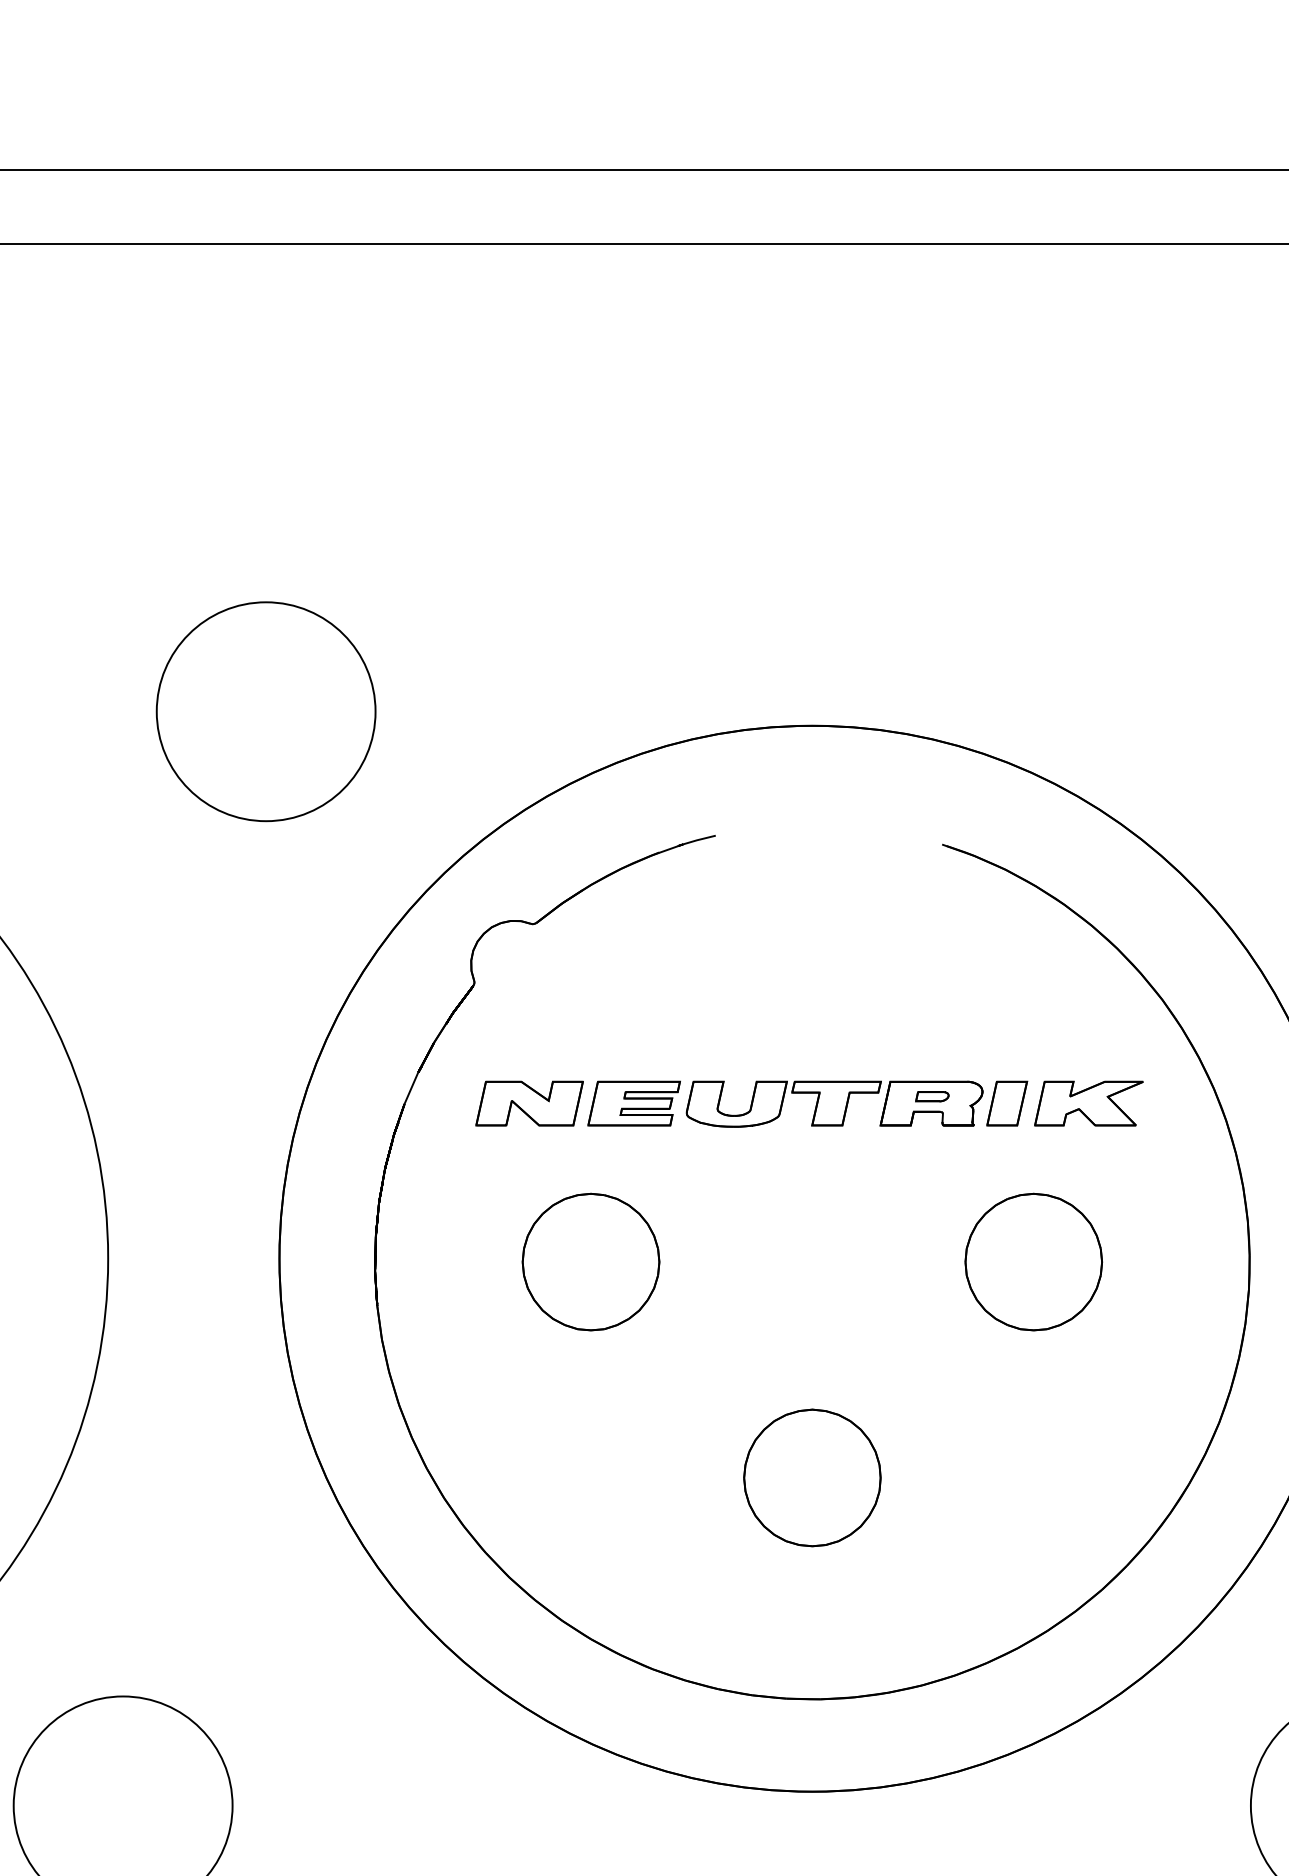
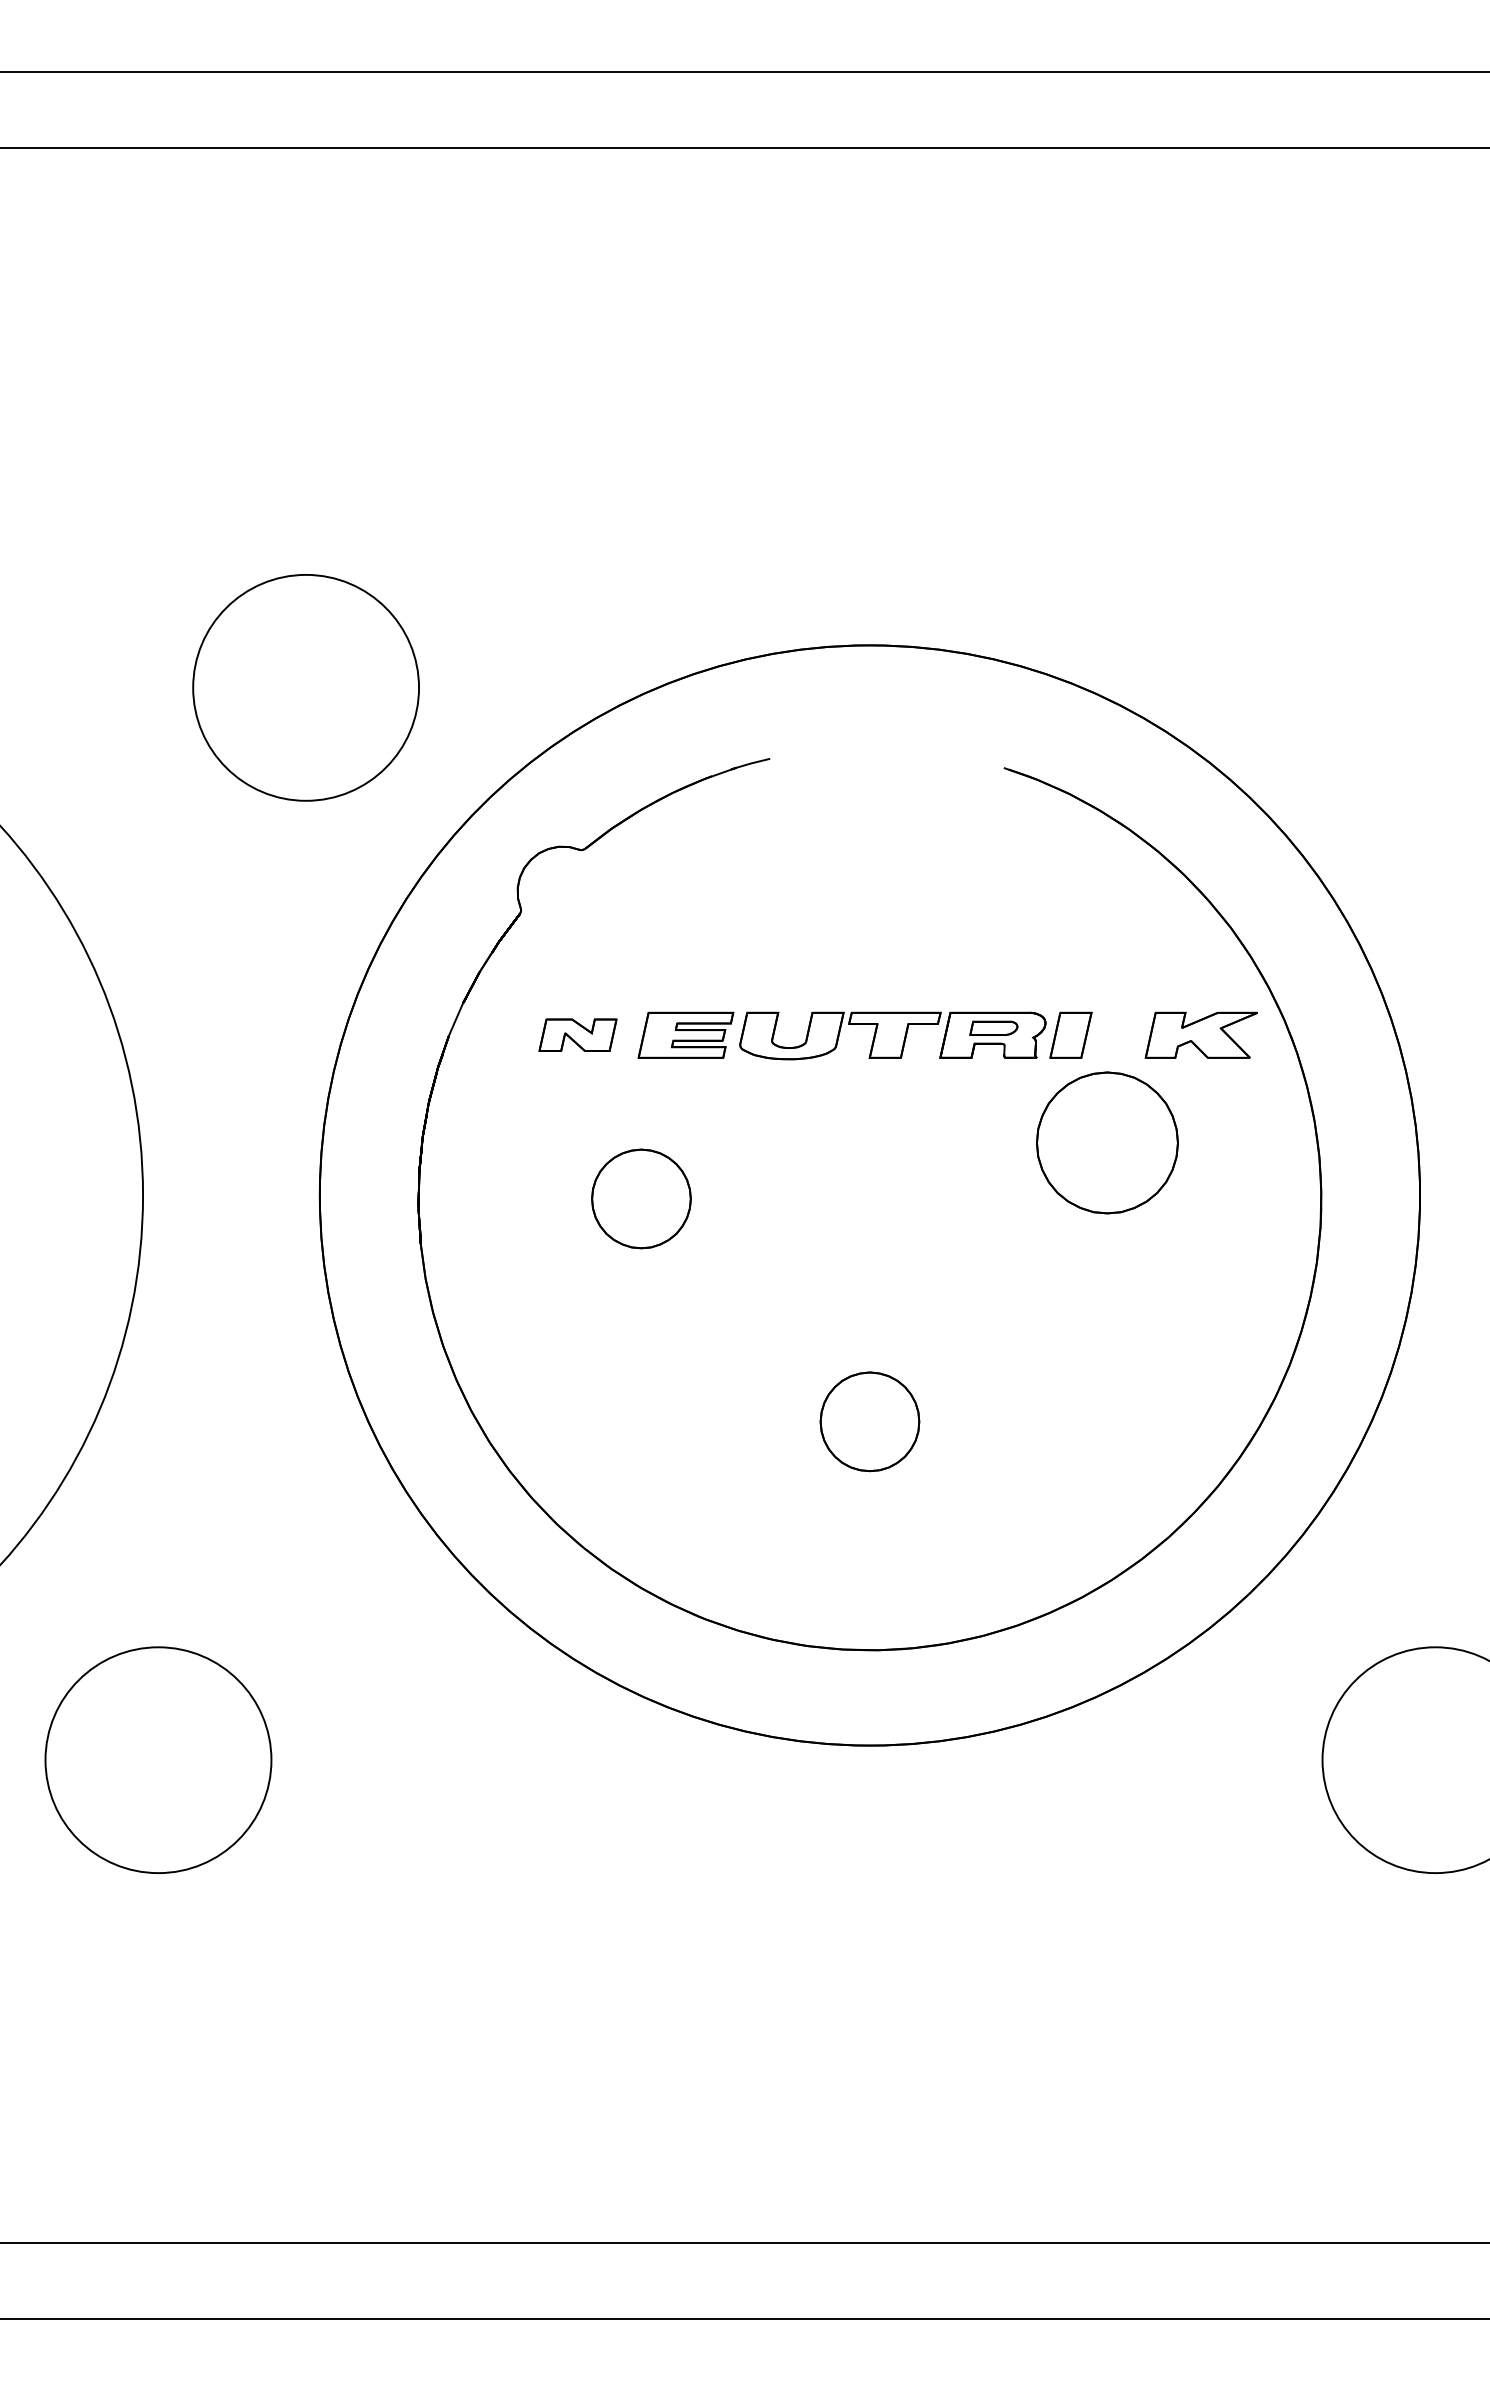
part: (265, 711) -> (305, 687), moved
part: (932, 1096) -> (993, 1027), size x1.4
part: (529, 1102) -> (577, 1034), size x0.7
part: (1088, 1102) -> (1200, 1034), moved
part: (591, 1261) -> (641, 1198), size x0.7
part: (1033, 1261) -> (1107, 1142), moved
part: (811, 1477) -> (869, 1421), size x0.7

